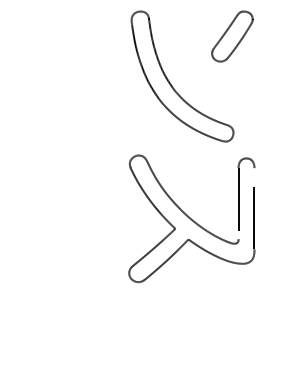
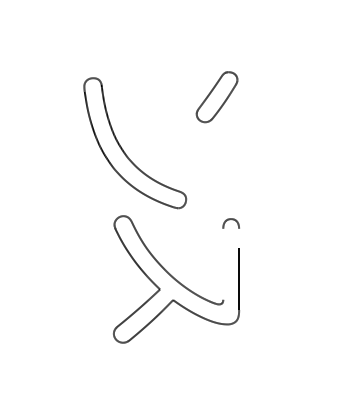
part: (170, 82) -> (123, 149), moved
line: (238, 202) -> (223, 263), removed

